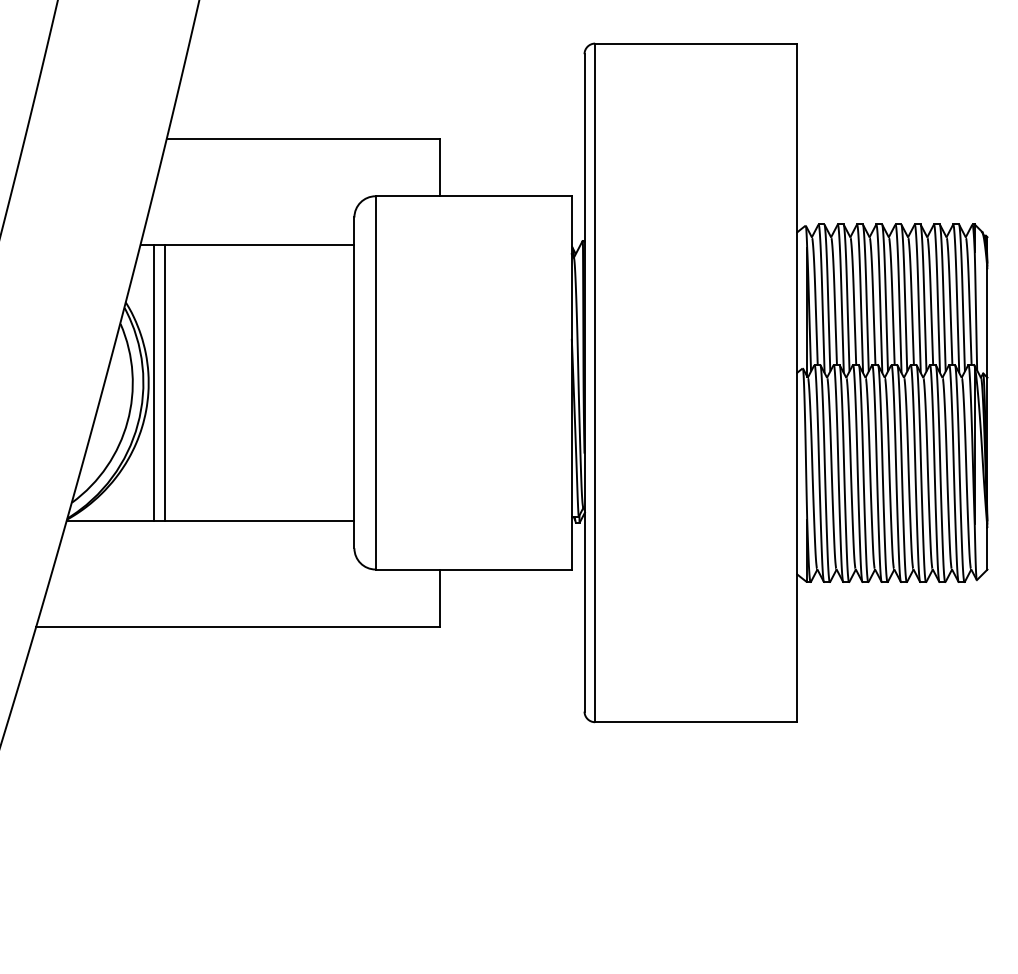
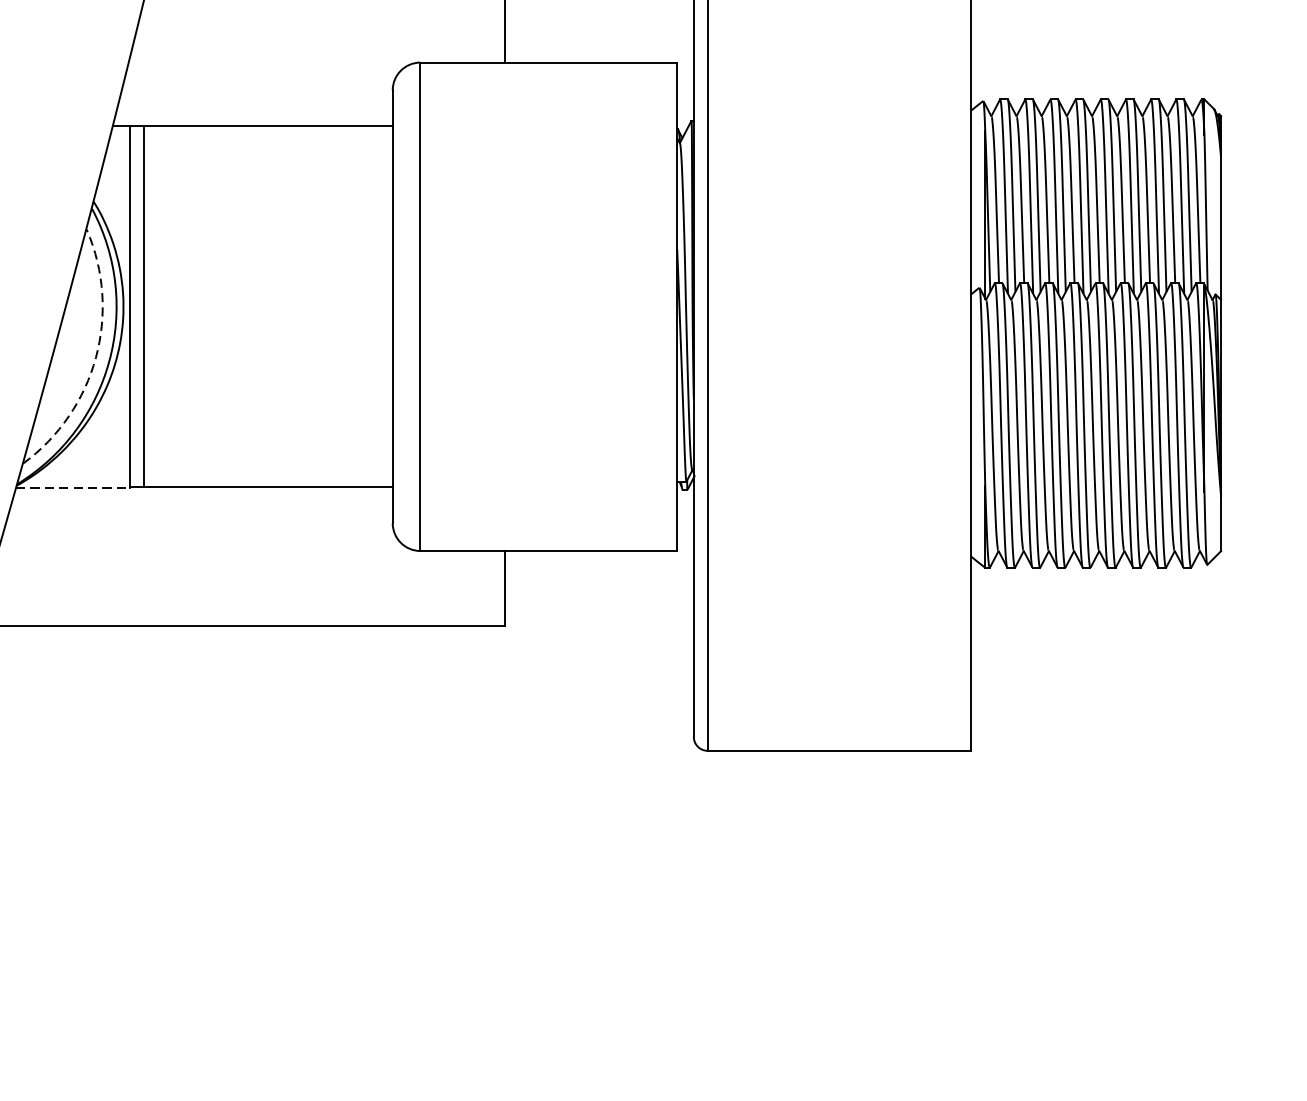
arc: (127, 421) -> (95, 357), solid -> dashed
line: (110, 521) -> (73, 488), solid -> dashed

